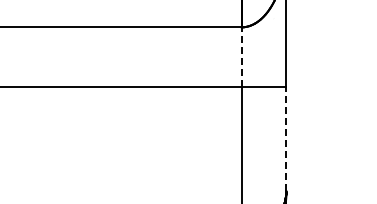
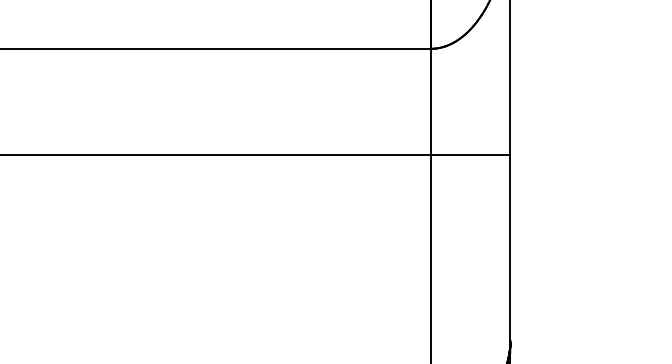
line: (241, 57) -> (430, 102), dashed -> solid
line: (286, 138) -> (510, 247), dashed -> solid

